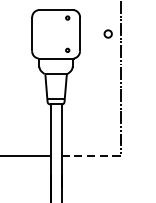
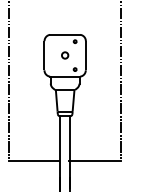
circle: (108, 34) -> (65, 55), moved
line: (90, 155) -> (94, 160), dashed -> solid

